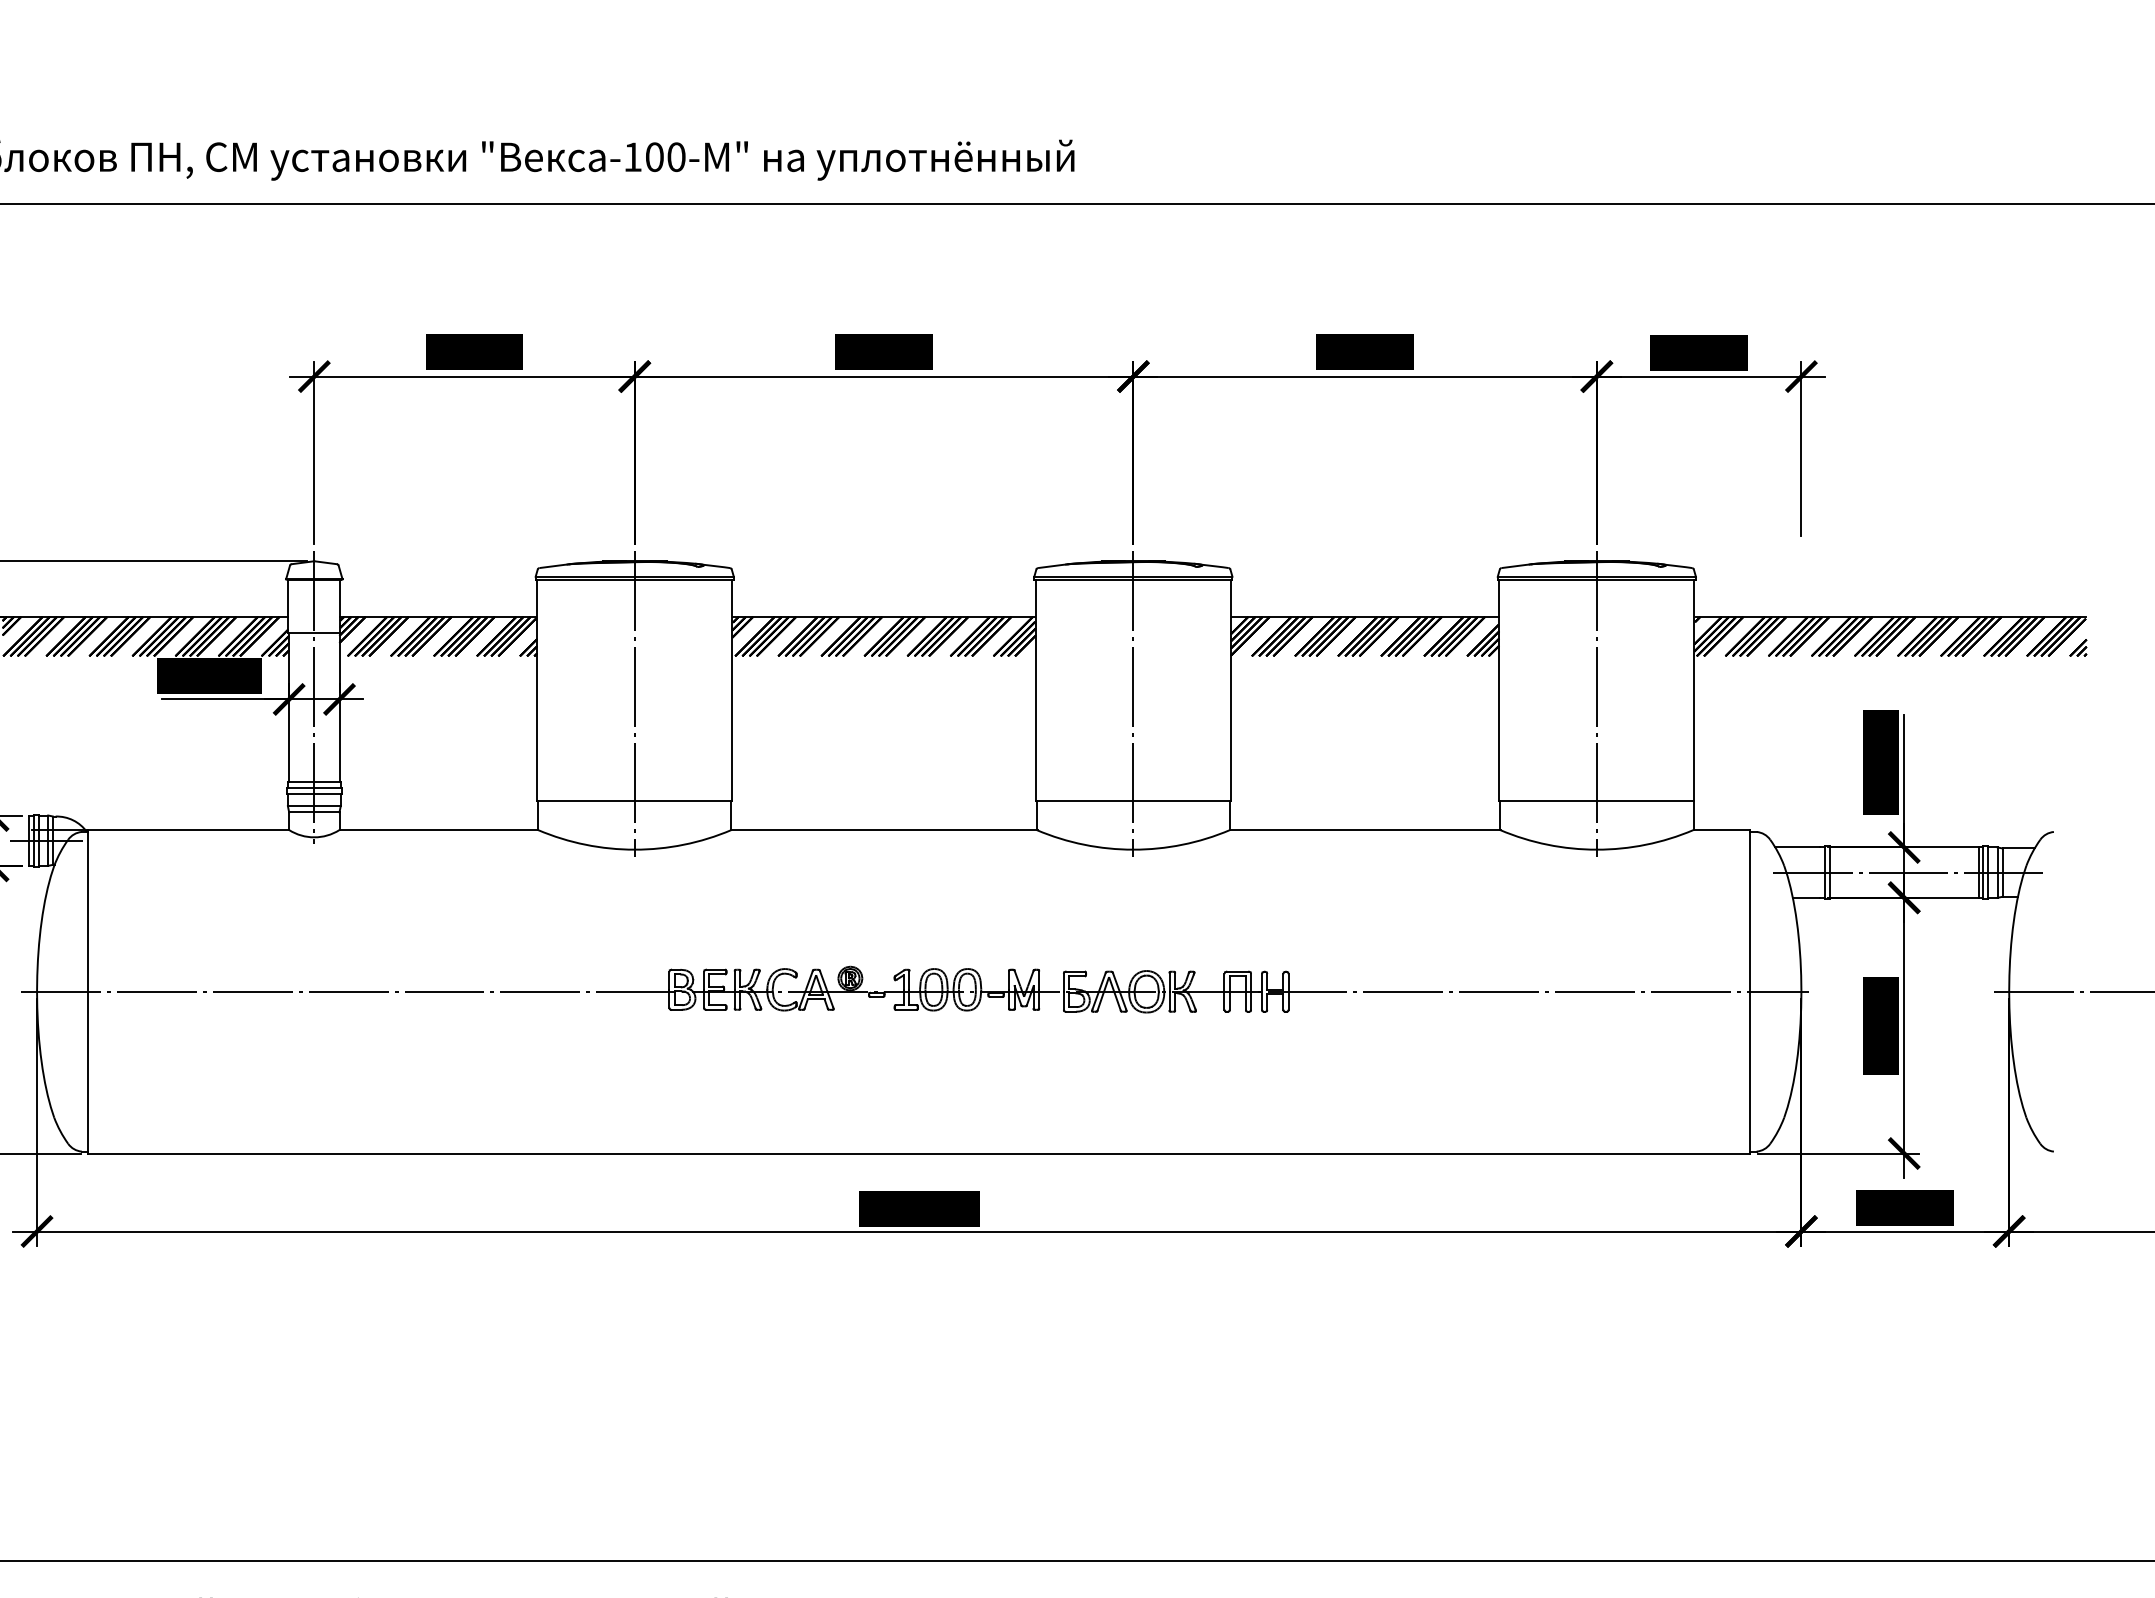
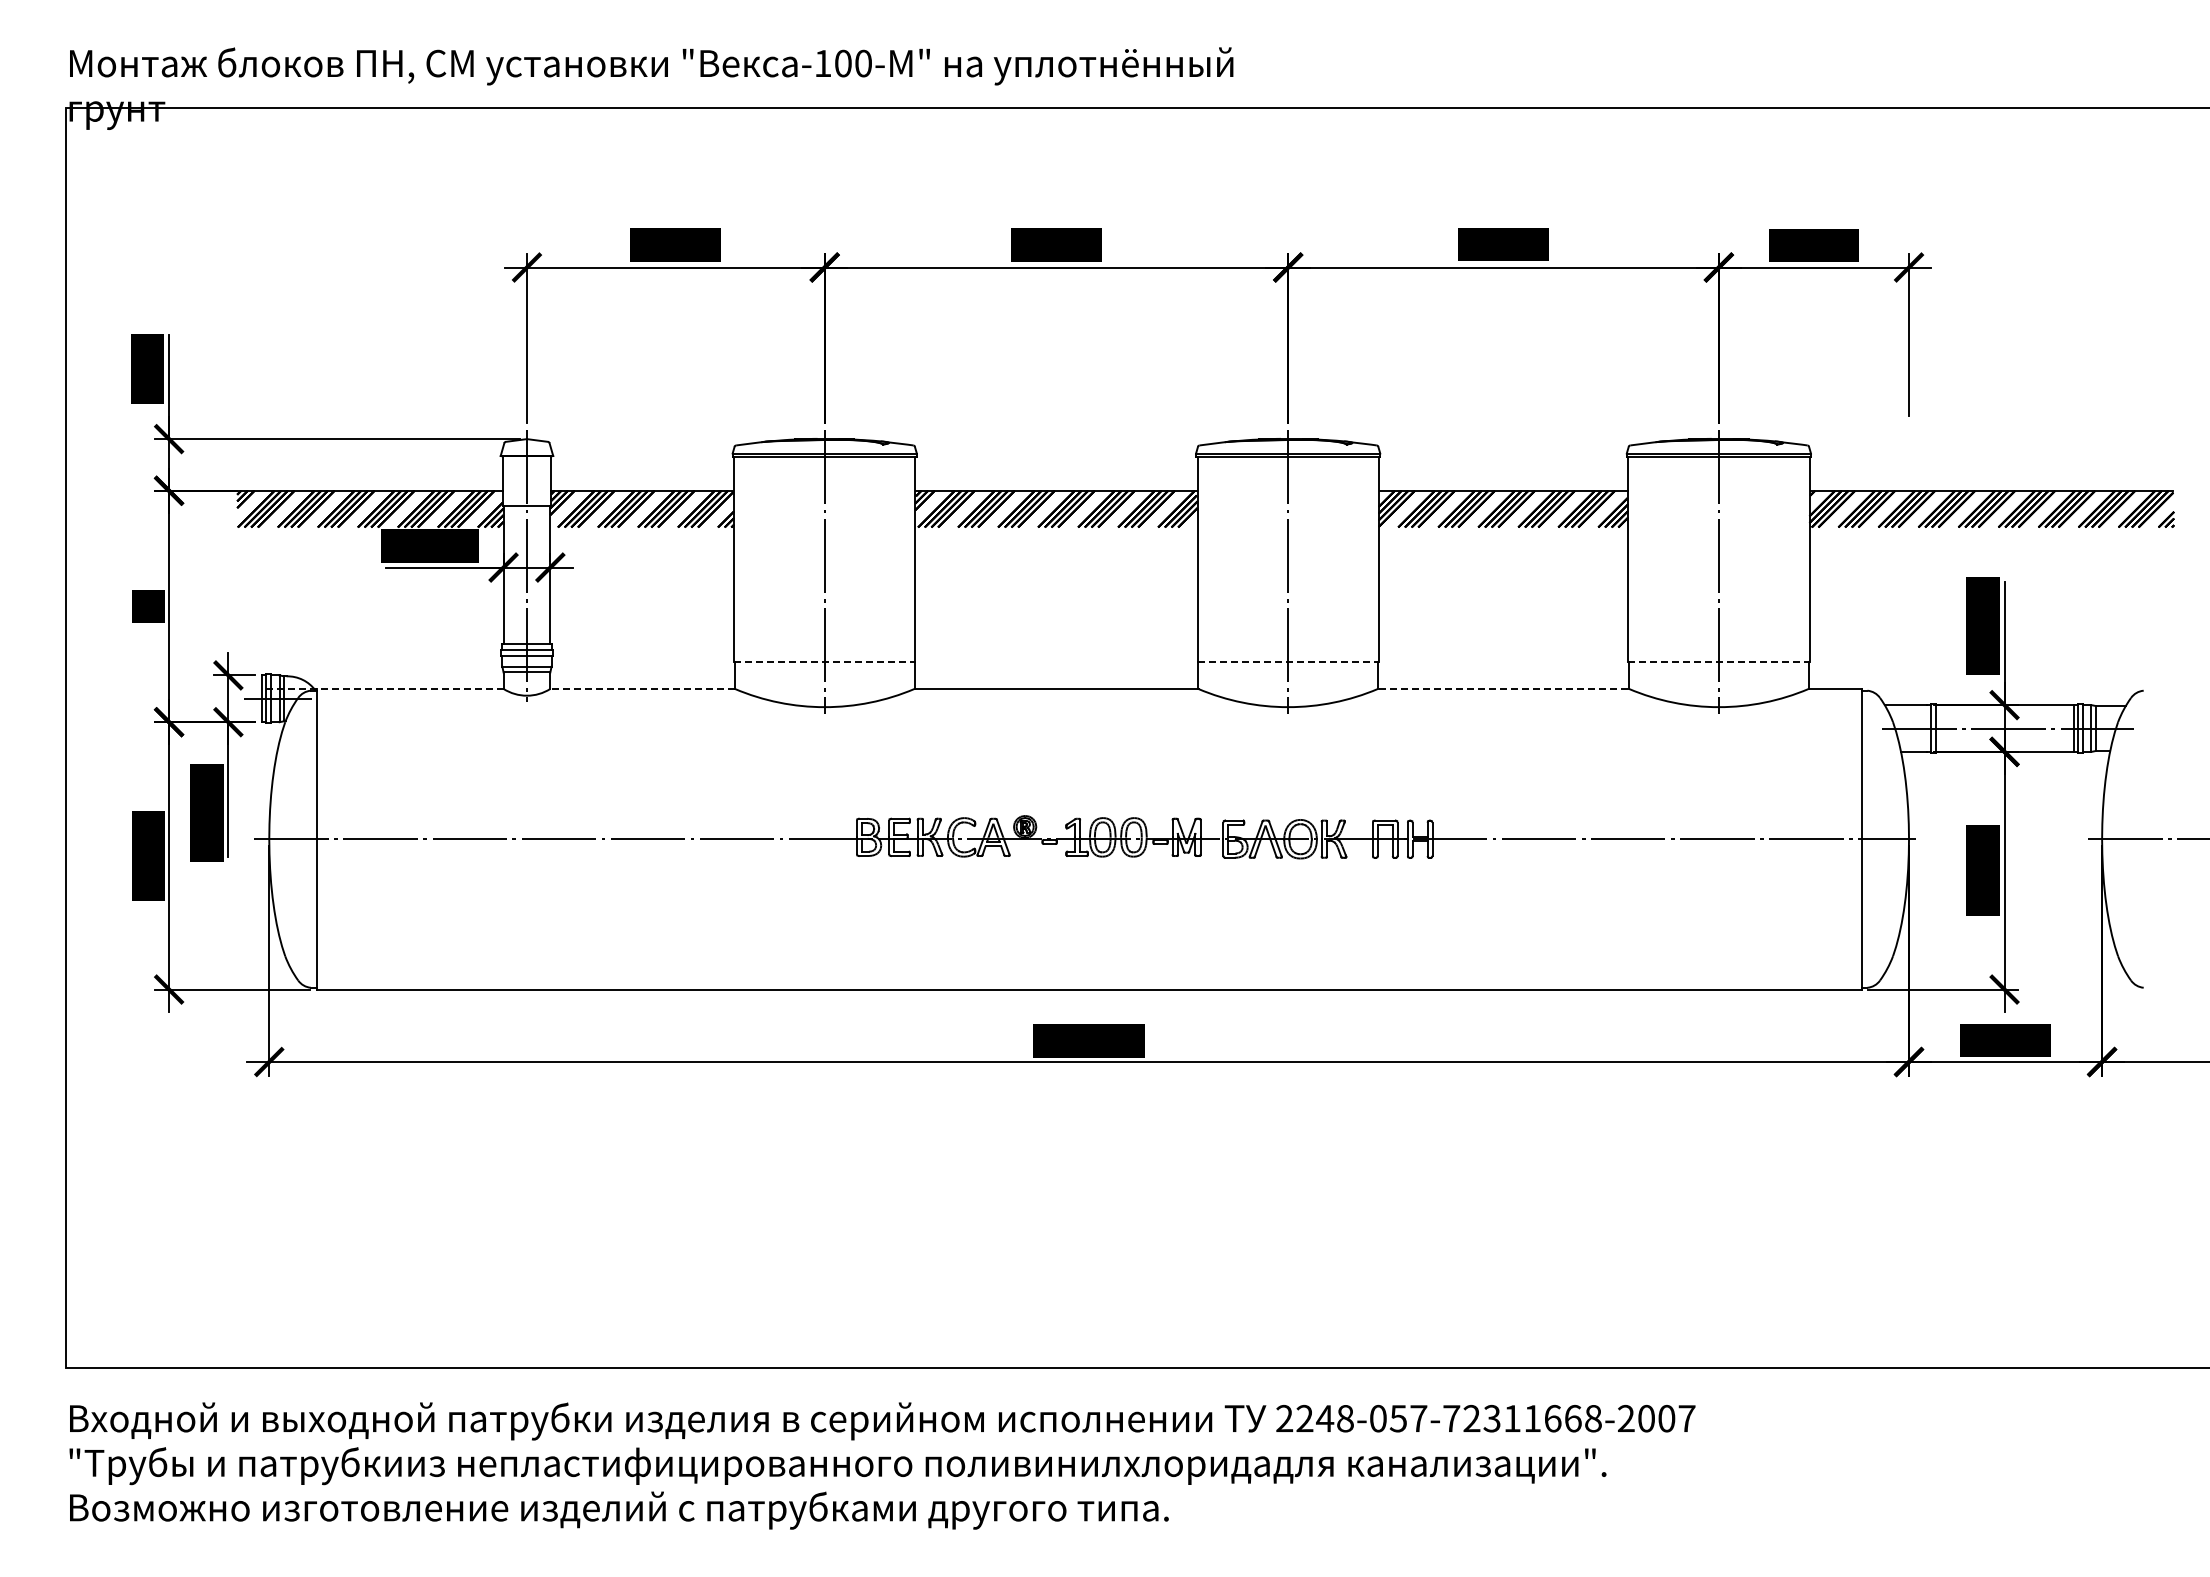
line: (634, 800) -> (824, 661), solid -> dashed
line: (1133, 800) -> (1288, 661), solid -> dashed
line: (1596, 800) -> (1718, 661), solid -> dashed
line: (159, 829) -> (383, 688), solid -> dashed
line: (438, 829) -> (642, 688), solid -> dashed
line: (1366, 829) -> (1504, 688), solid -> dashed

